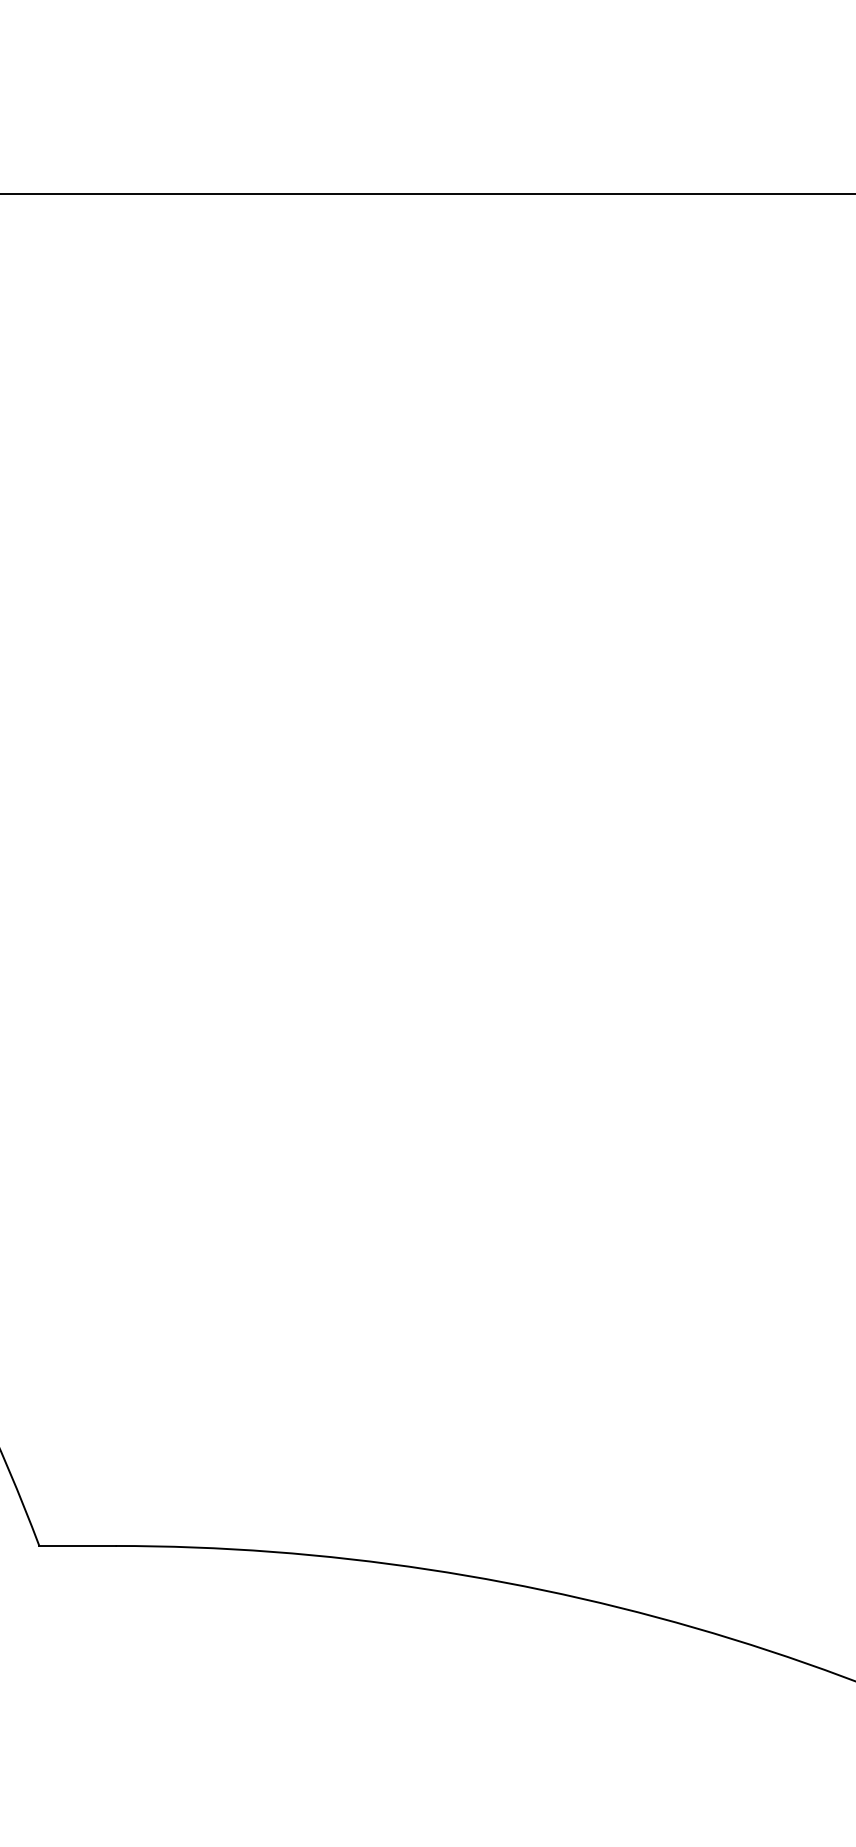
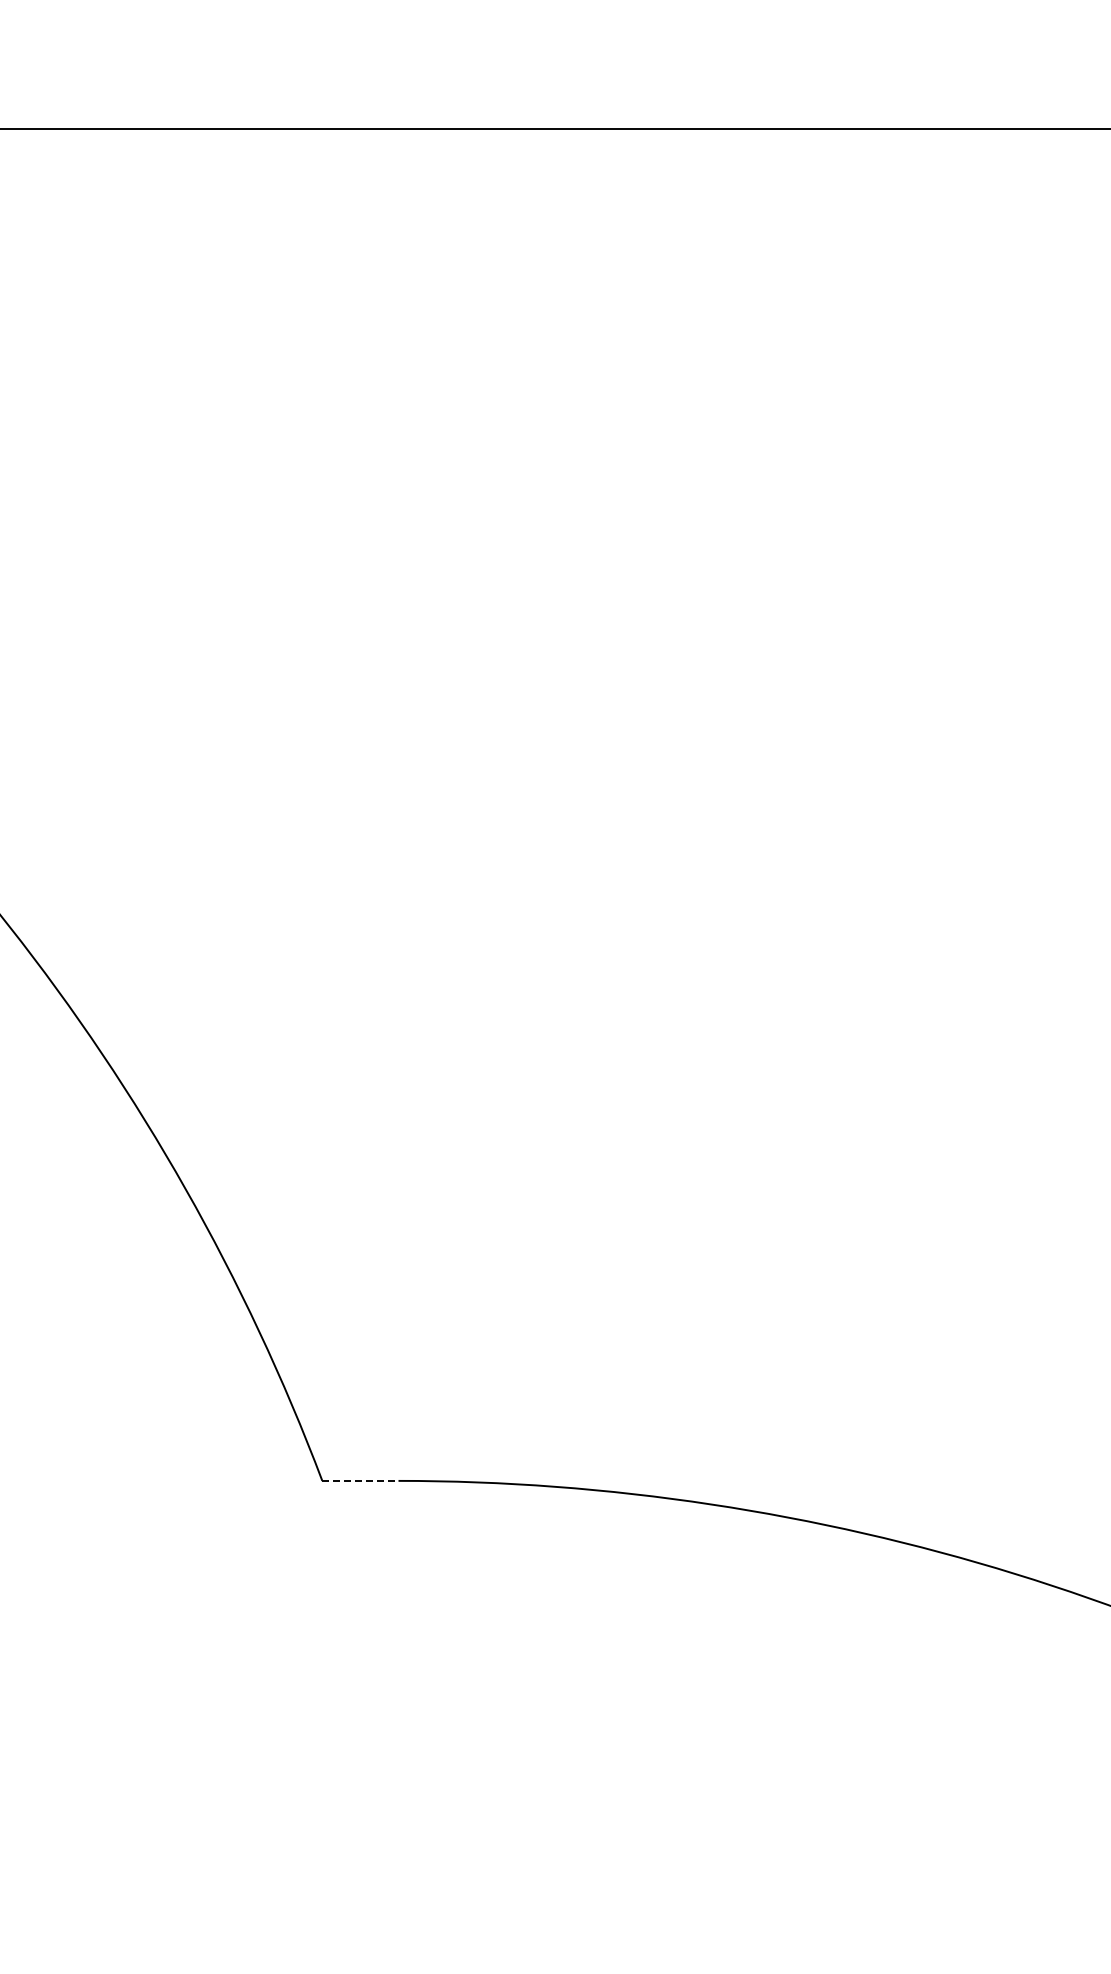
line: (77, 1545) -> (360, 1480), solid -> dashed

